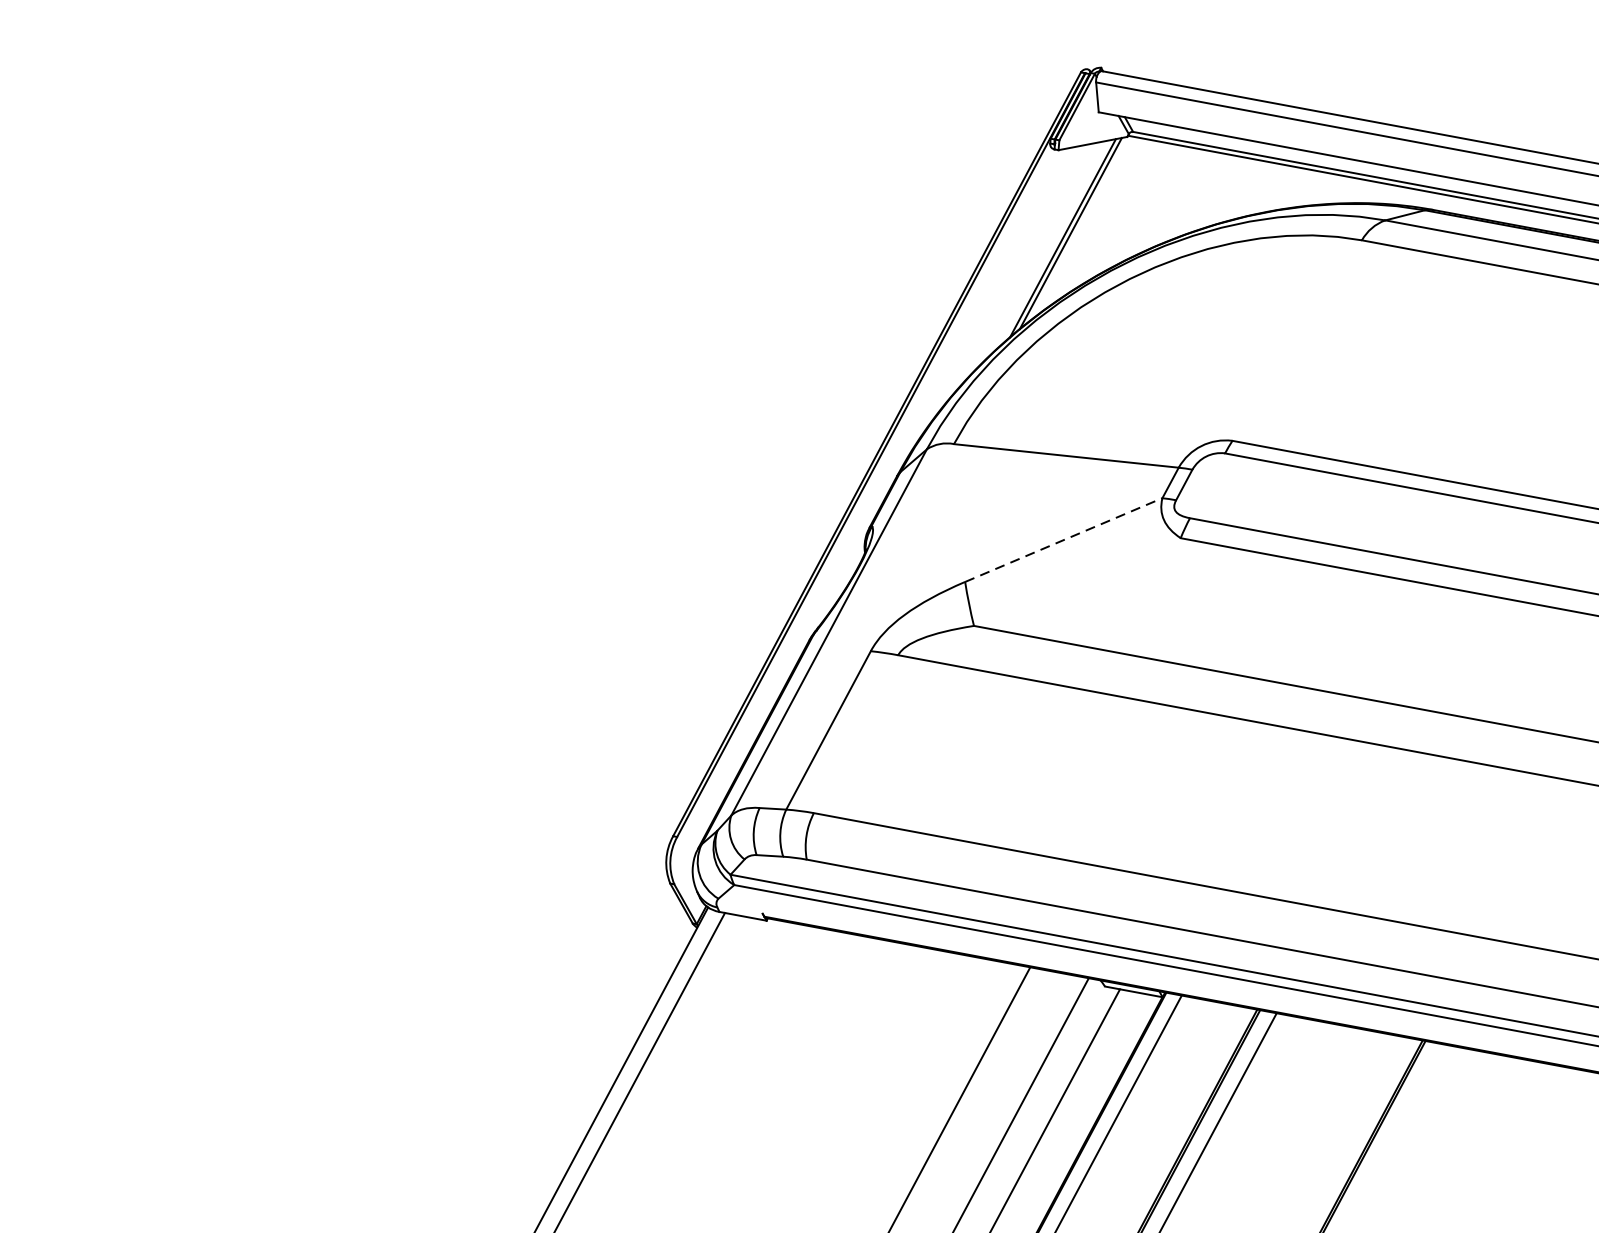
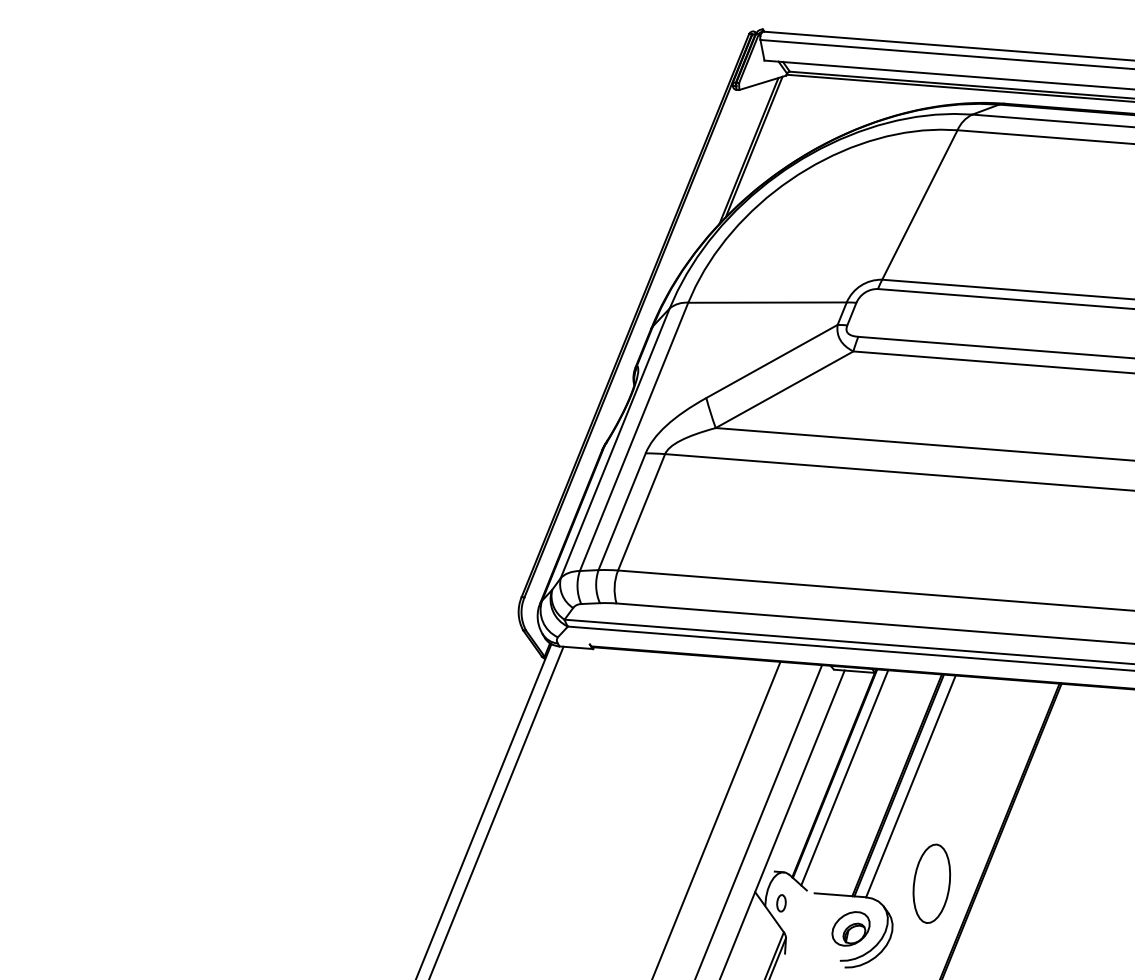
line: (1296, 339) -> (919, 204), added
line: (1064, 540) -> (772, 361), dashed -> solid
line: (1077, 581) -> (784, 389), added
line: (856, 625) -> (633, 436), added
line: (855, 734) -> (641, 512), added

